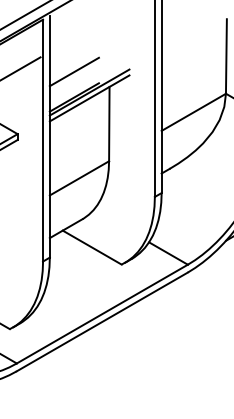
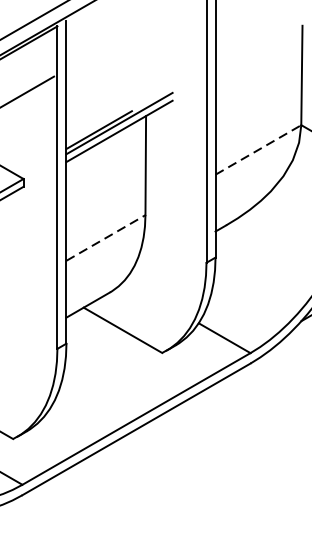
line: (73, 71) -> (98, 95), removed
line: (194, 112) -> (259, 150), solid -> dashed
line: (79, 178) -> (106, 238), solid -> dashed

